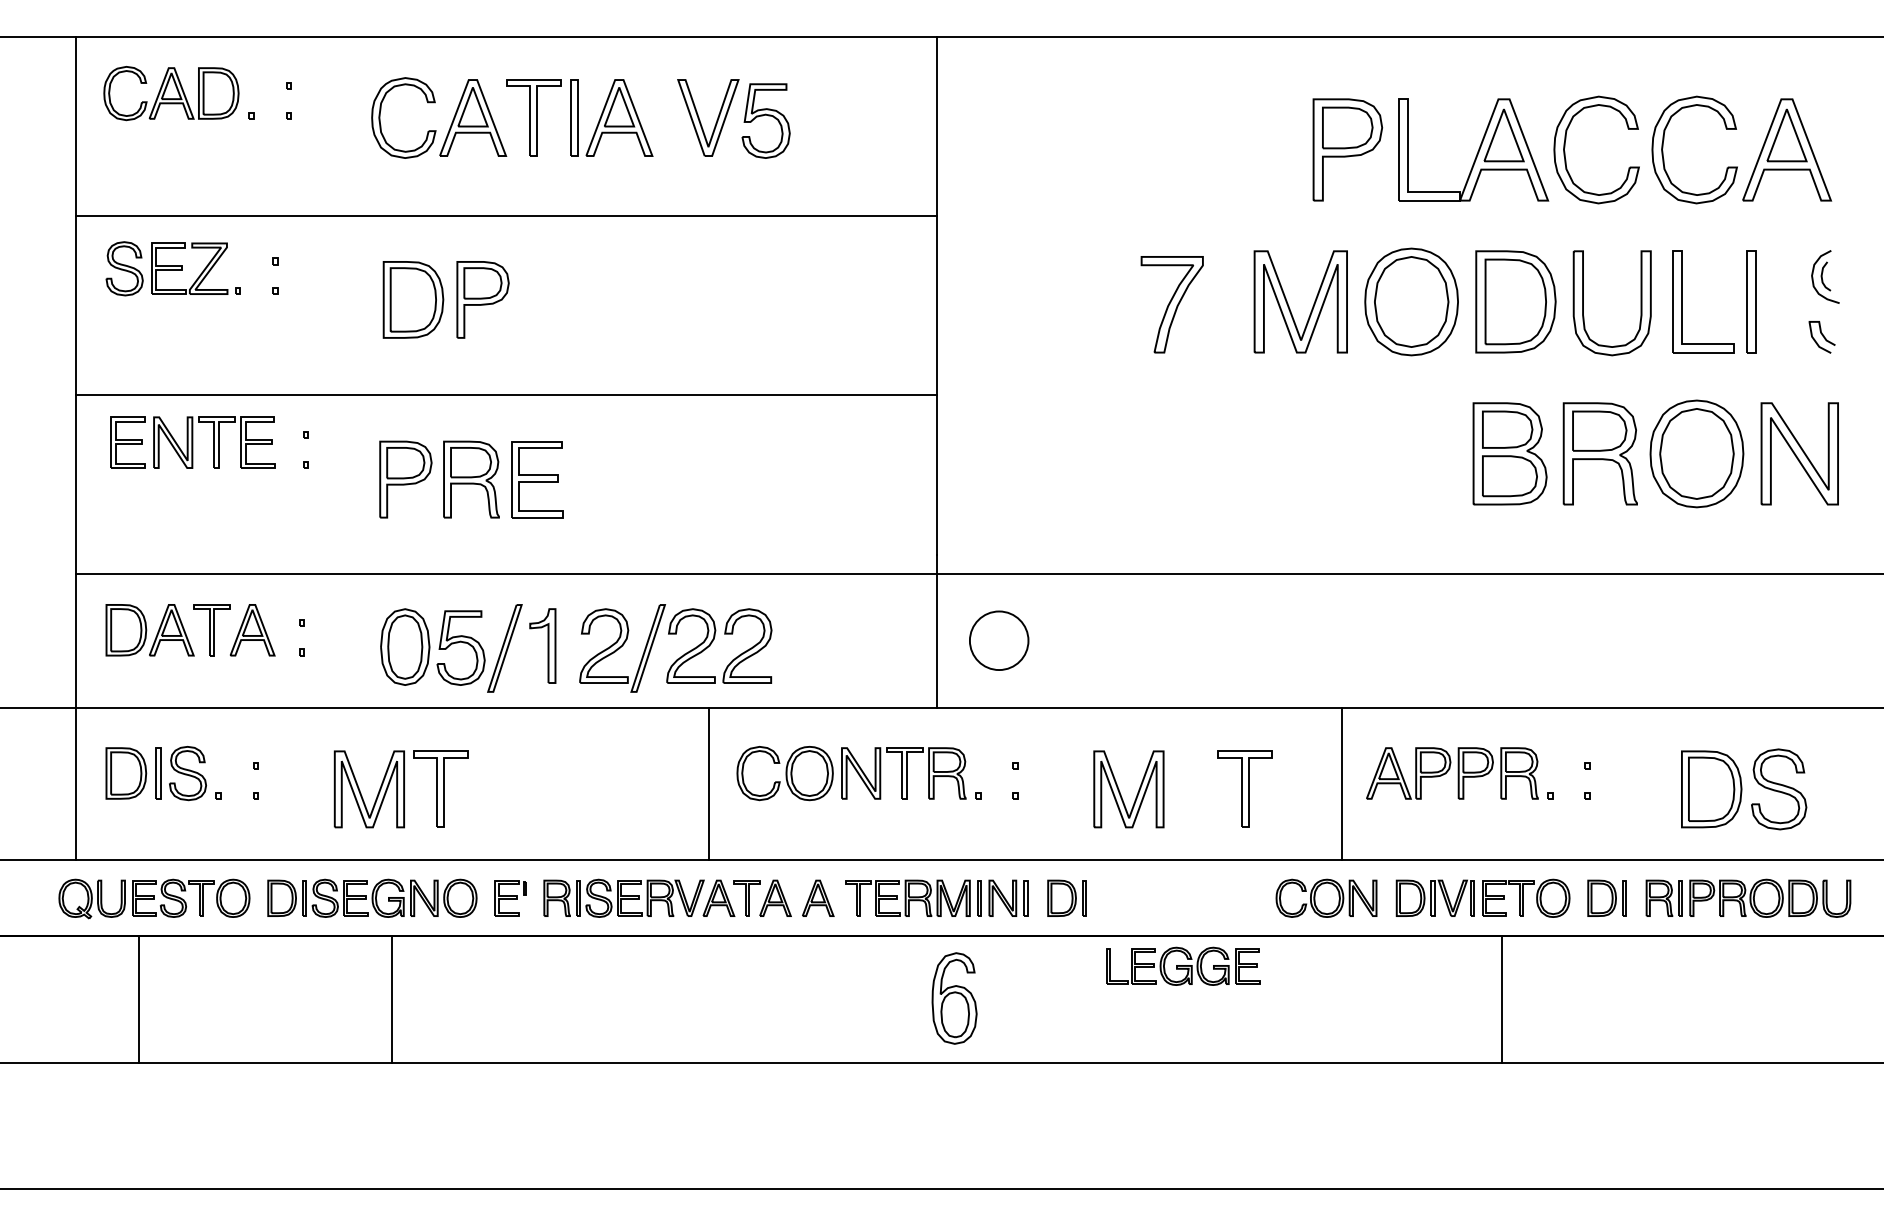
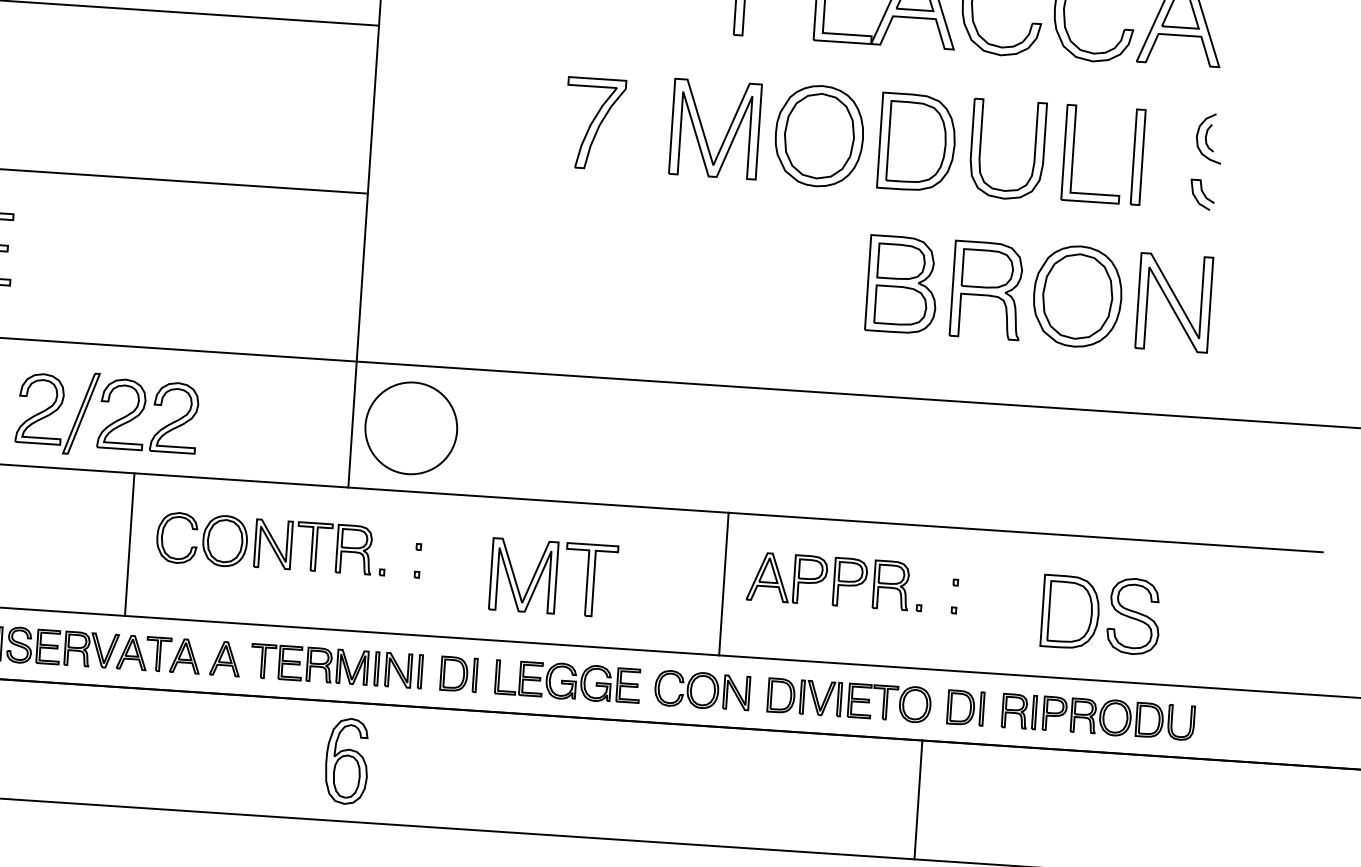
circle: (998, 640) -> (410, 428), size x1.67
part: (1244, 788) -> (590, 579), moved
part: (1183, 965) -> (568, 680), moved
line: (1502, 998) -> (918, 799), moved

